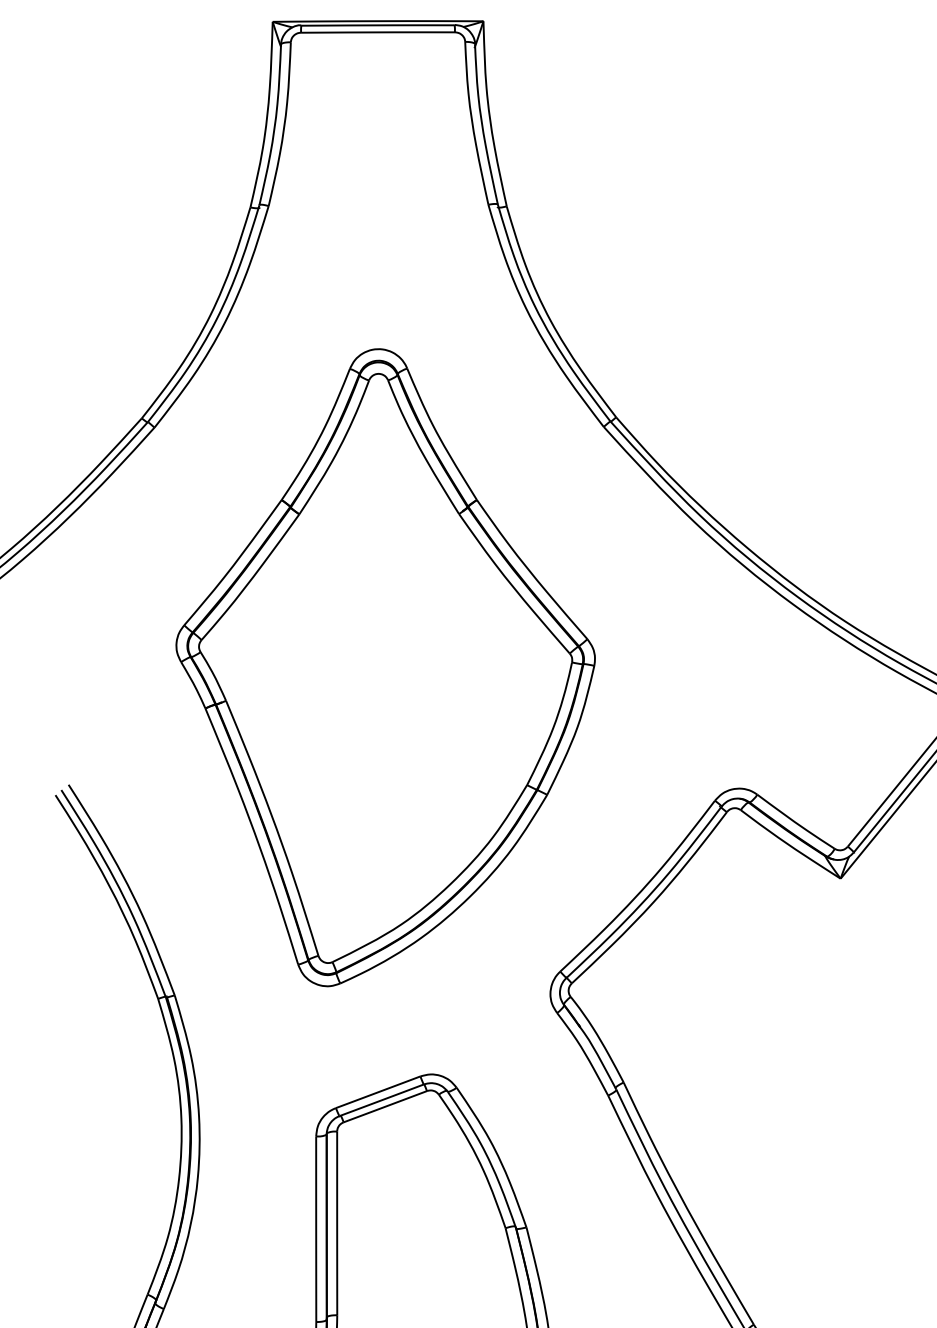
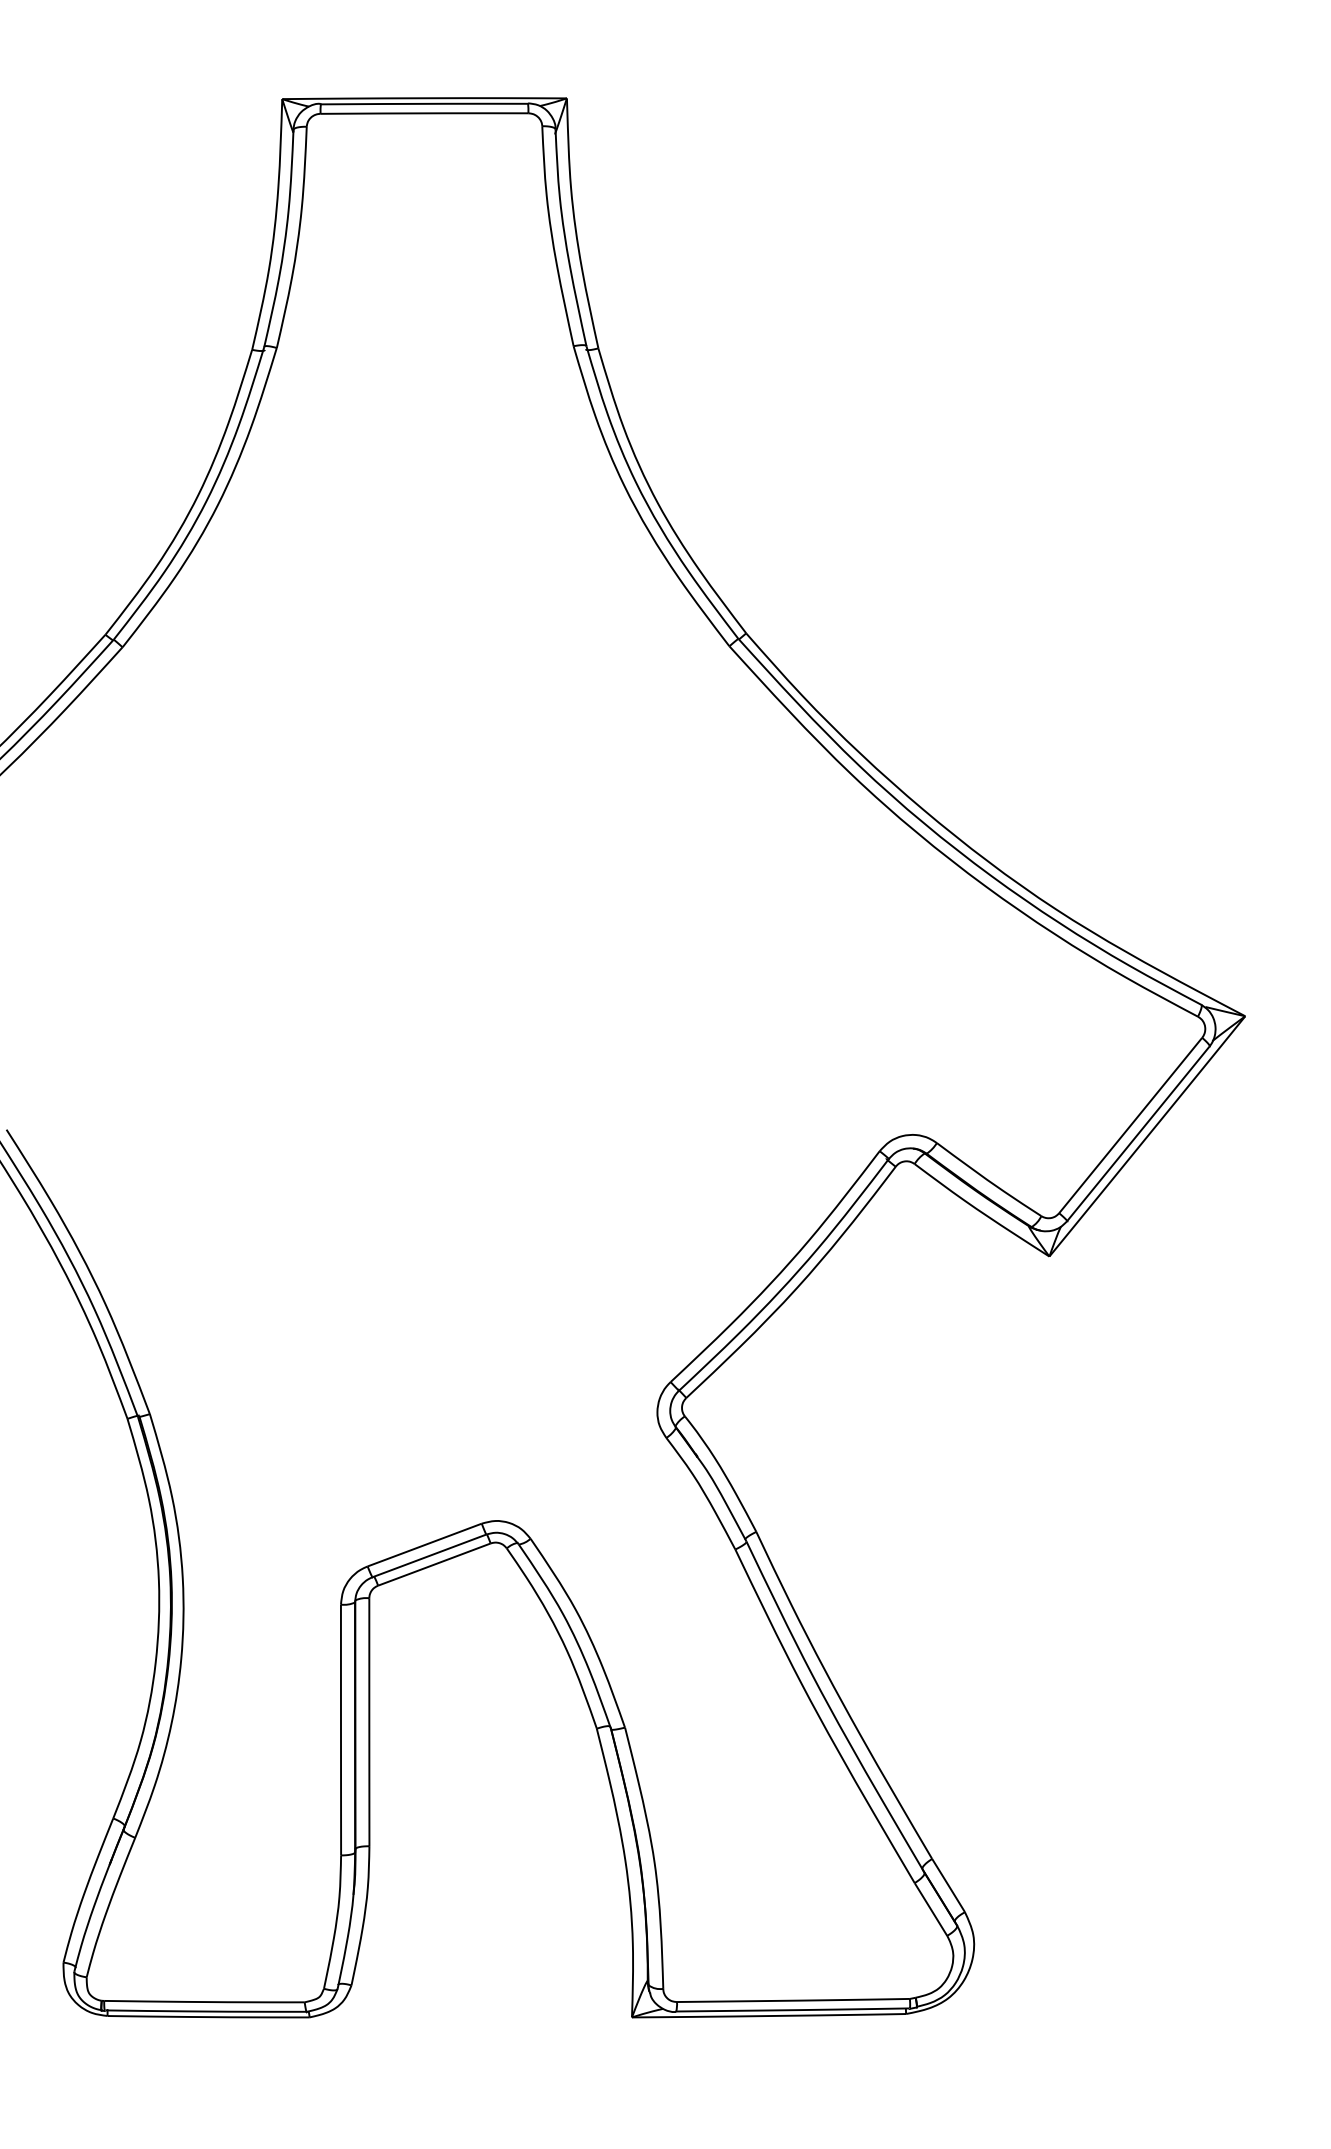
part: (385, 667) -> (434, 971), removed

